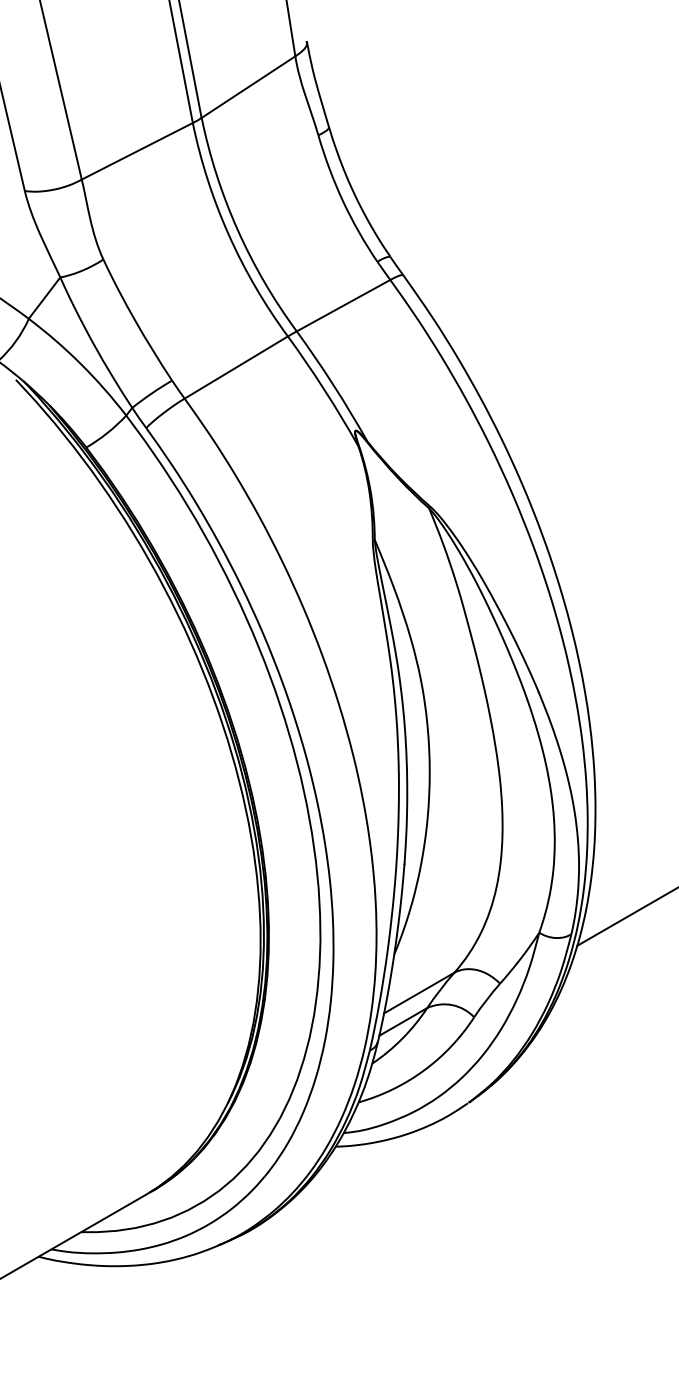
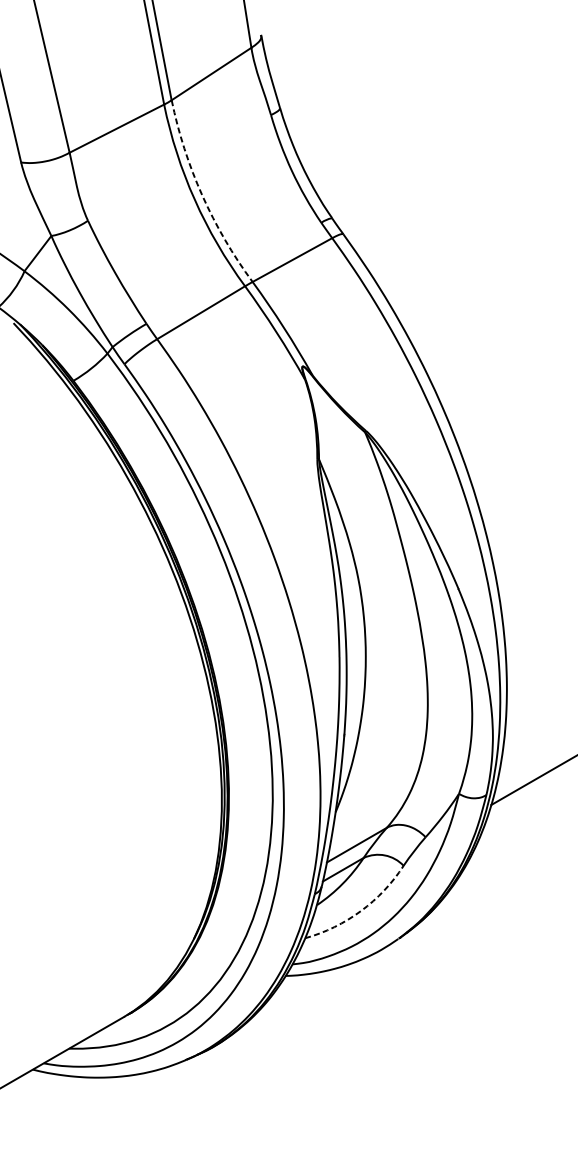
arc: (237, 229) -> (202, 195), solid -> dashed
arc: (424, 1070) -> (361, 911), solid -> dashed

